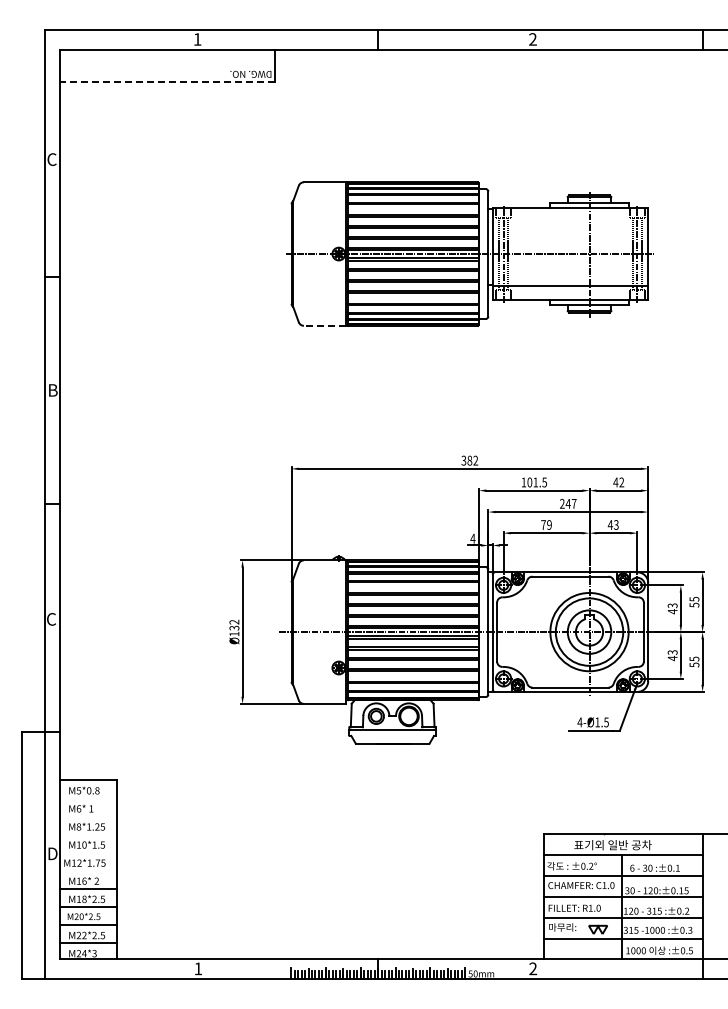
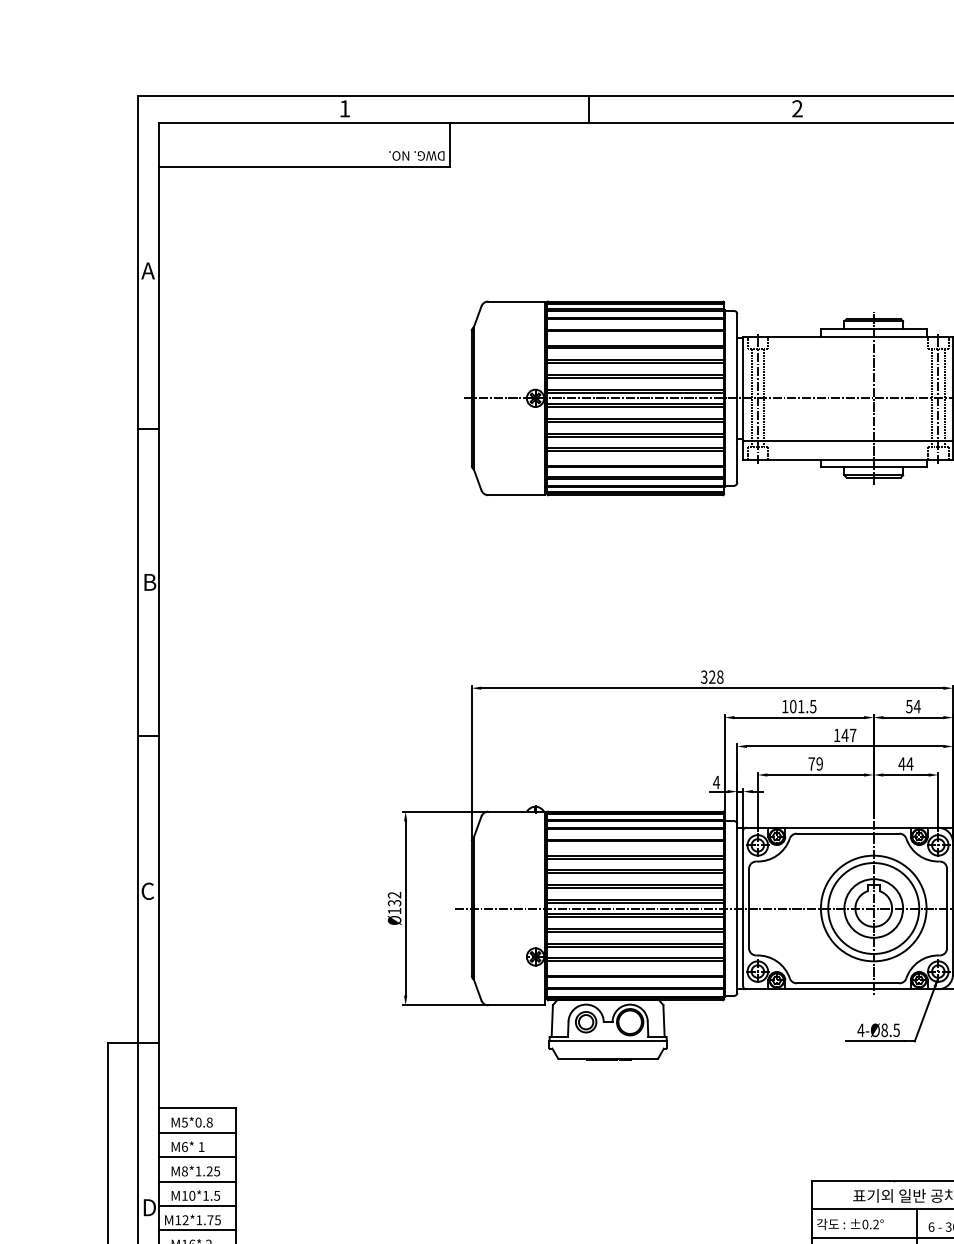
line: (167, 82) -> (304, 166), dashed -> solid
text: (51, 159) -> (147, 270), C -> A
line: (324, 325) -> (516, 494), dashed -> solid
text: (472, 460) -> (715, 676), 382 -> 328
text: (618, 482) -> (912, 706), 42 -> 54
text: (562, 503) -> (837, 734), 247 -> 147
text: (615, 524) -> (908, 763), 43 -> 44
text: (597, 722) -> (884, 1030), 4-Ø1.5 -> 4-Ø8.5
line: (87, 798) -> (196, 1132), added
line: (87, 816) -> (196, 1157), added
line: (87, 834) -> (196, 1181), added
line: (87, 852) -> (196, 1205), added
line: (87, 870) -> (196, 1230), added

